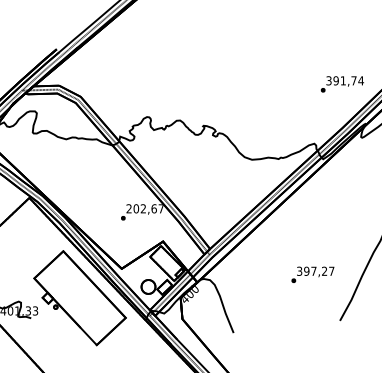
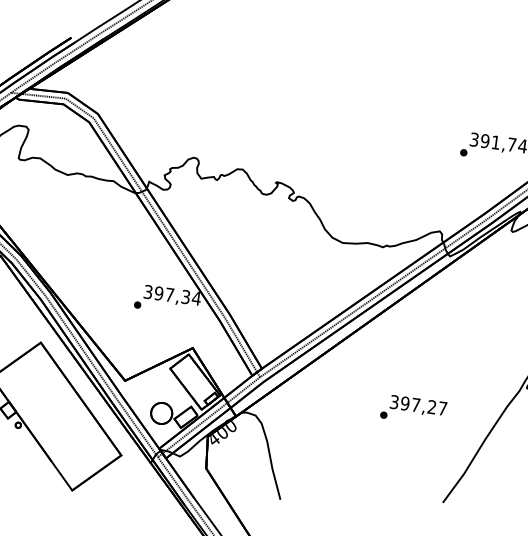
text: (145, 208) -> (172, 294), 202,67 -> 397,34
text: (312, 274) -> (413, 409), moved

